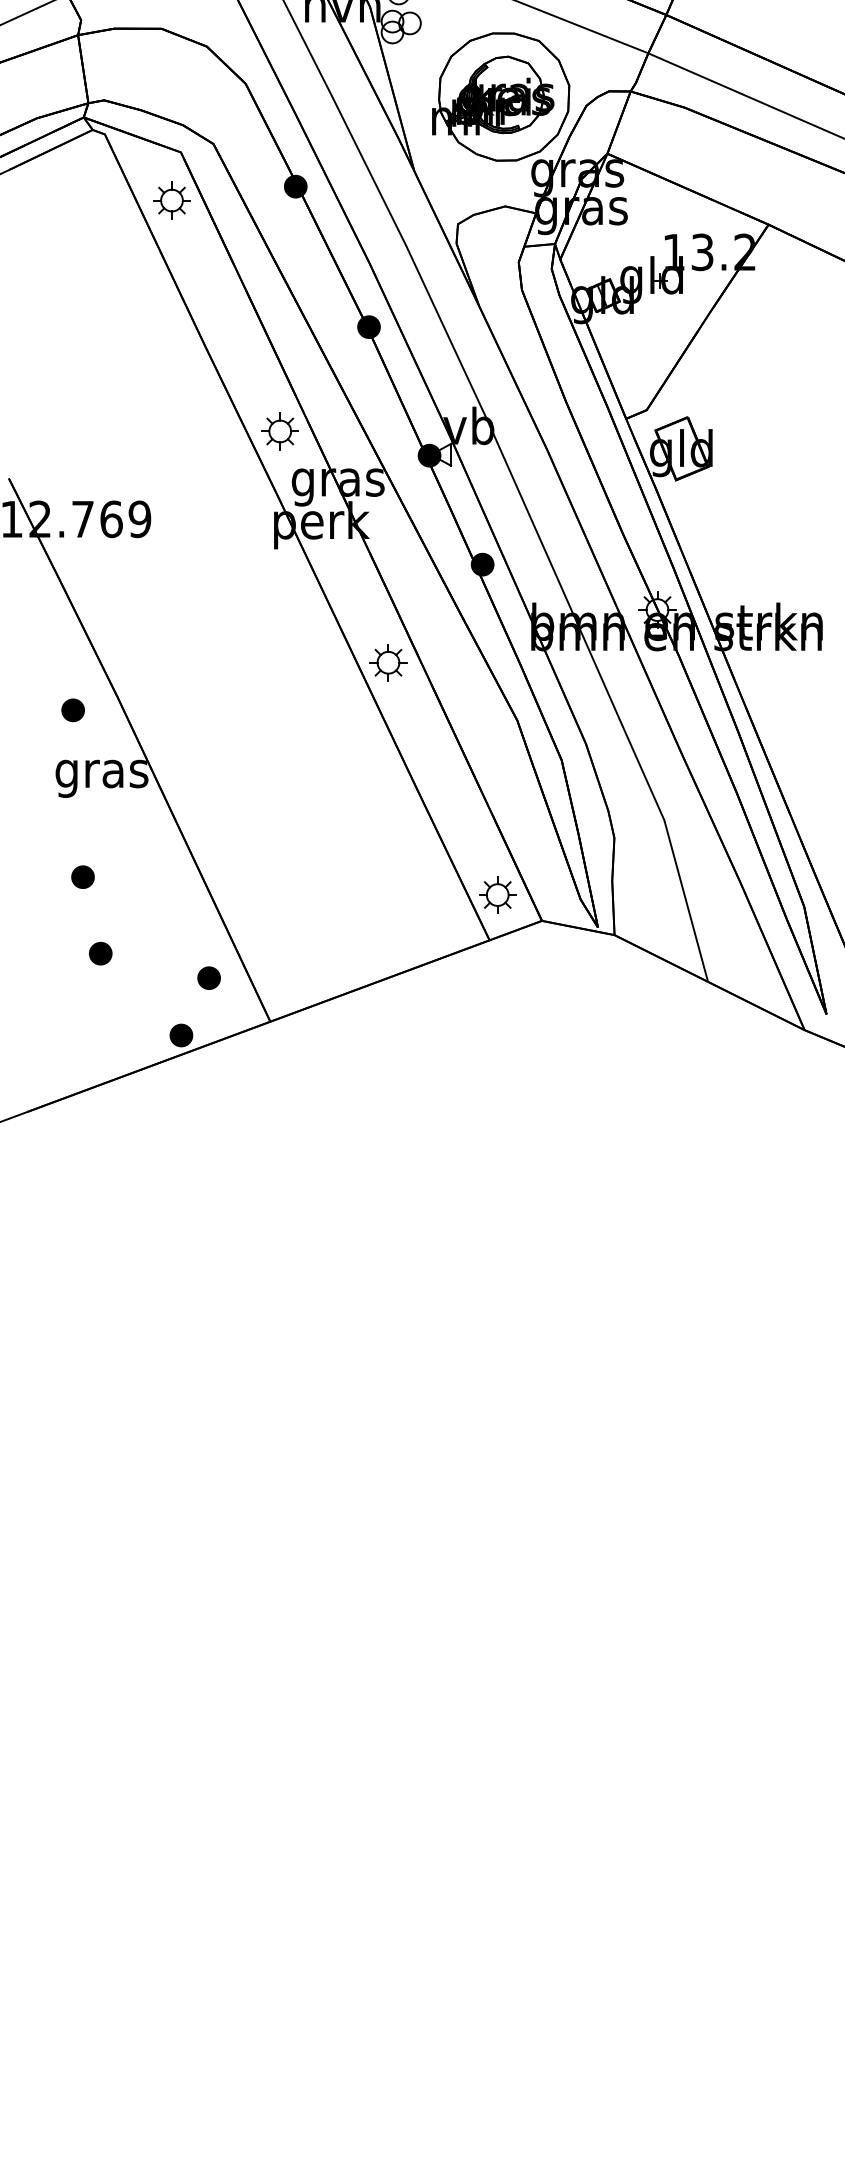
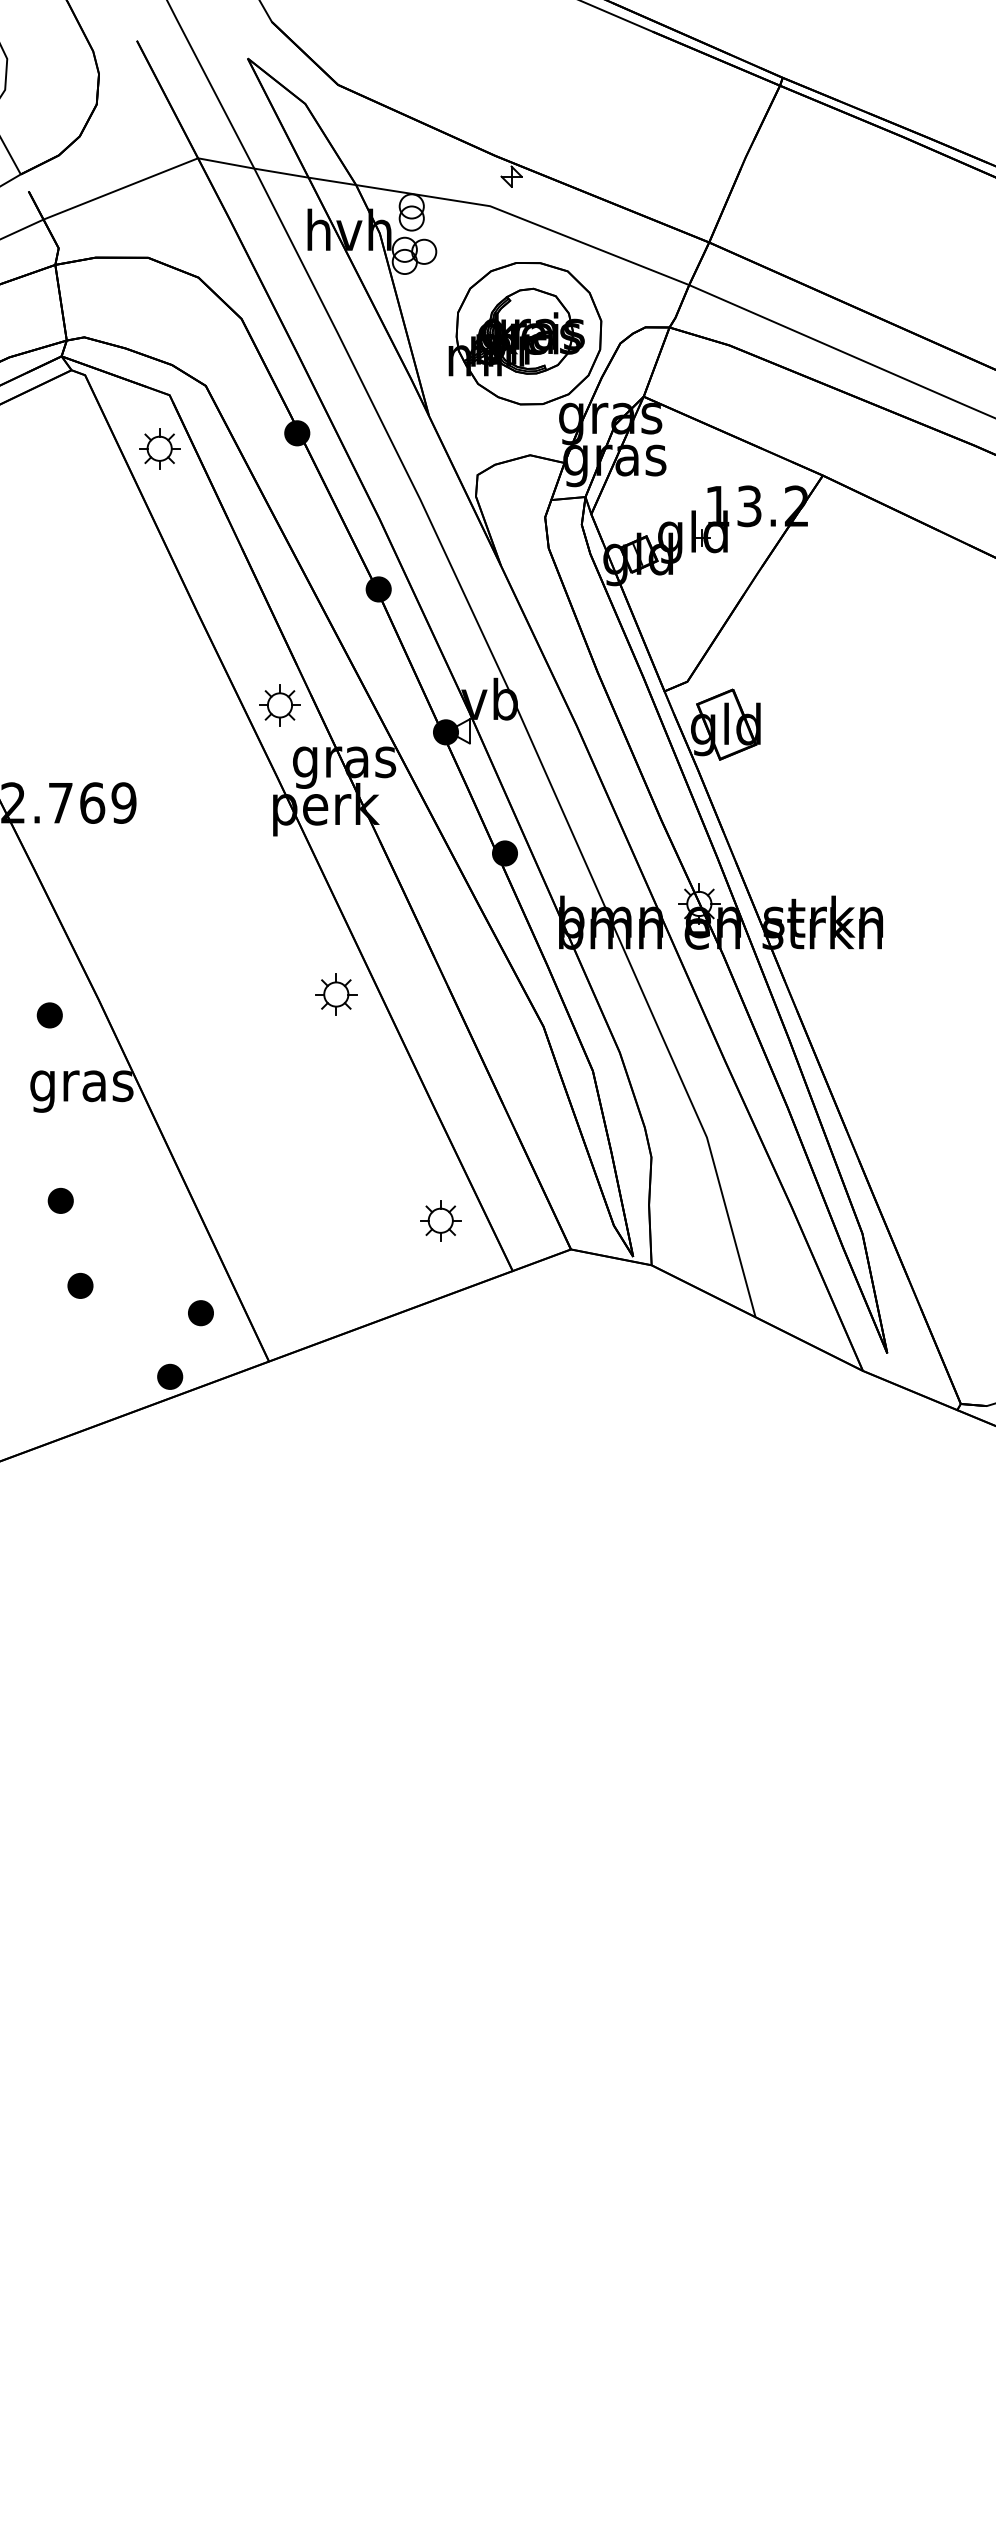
part: (388, 662) -> (336, 994), moved
part: (497, 894) -> (440, 1220), moved

